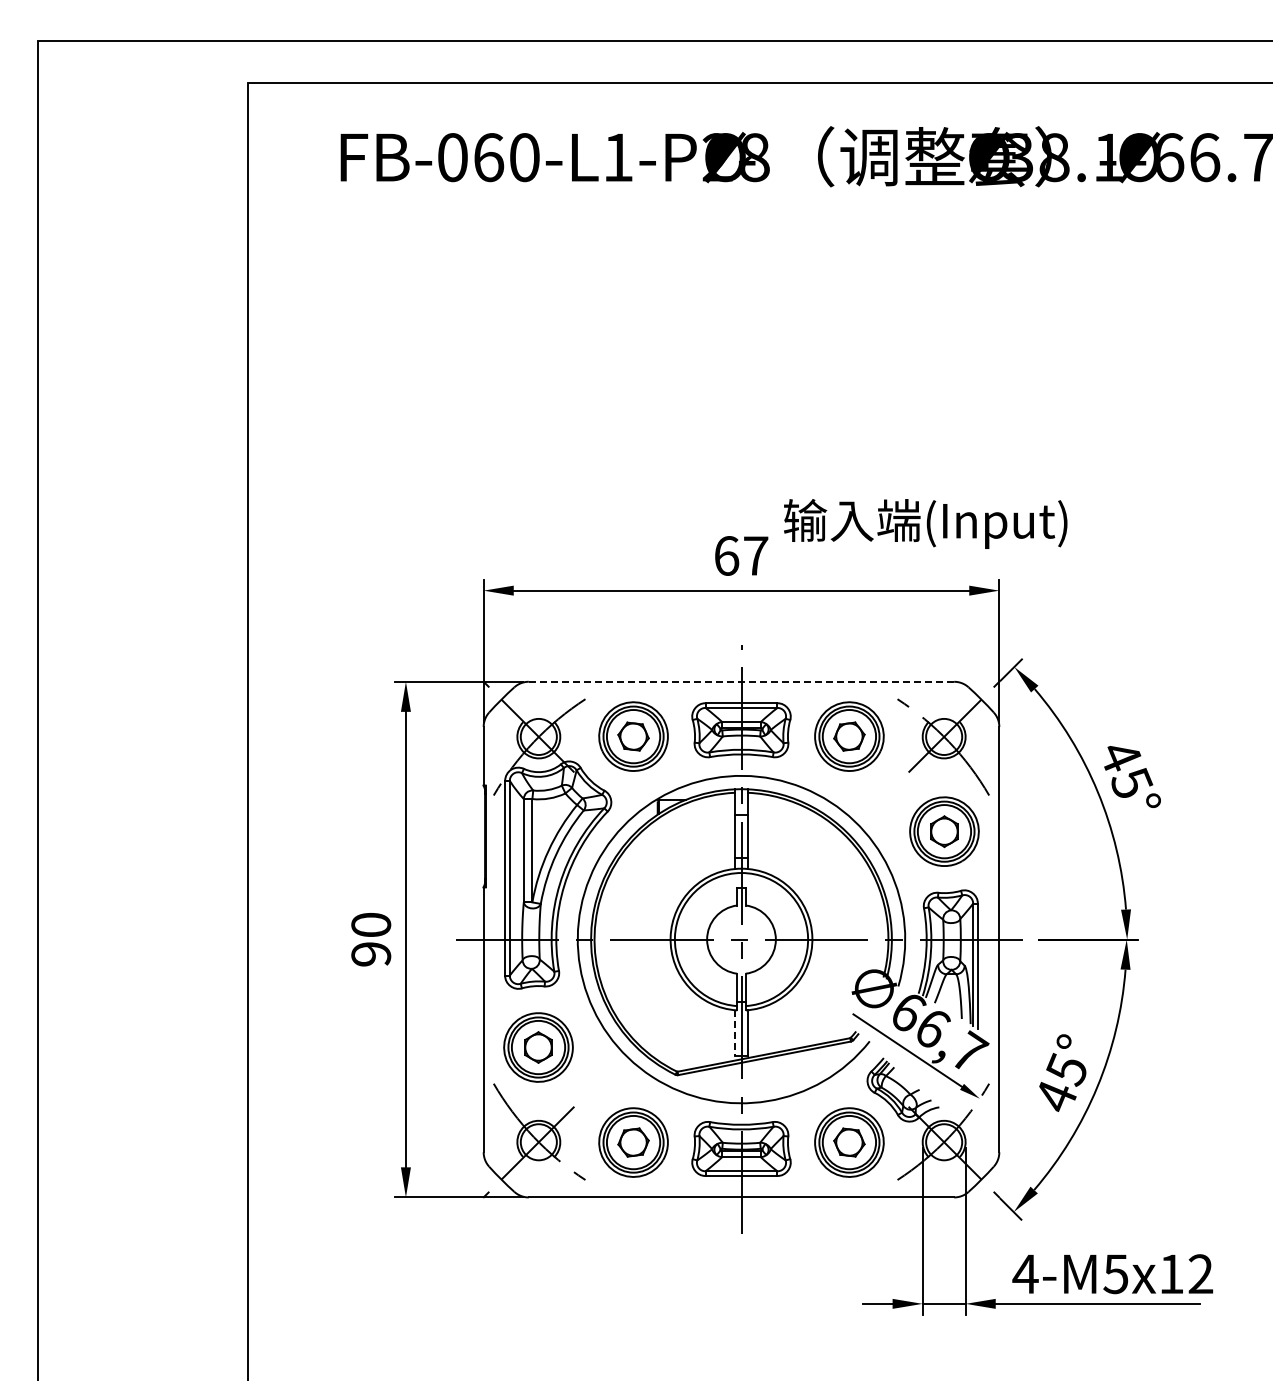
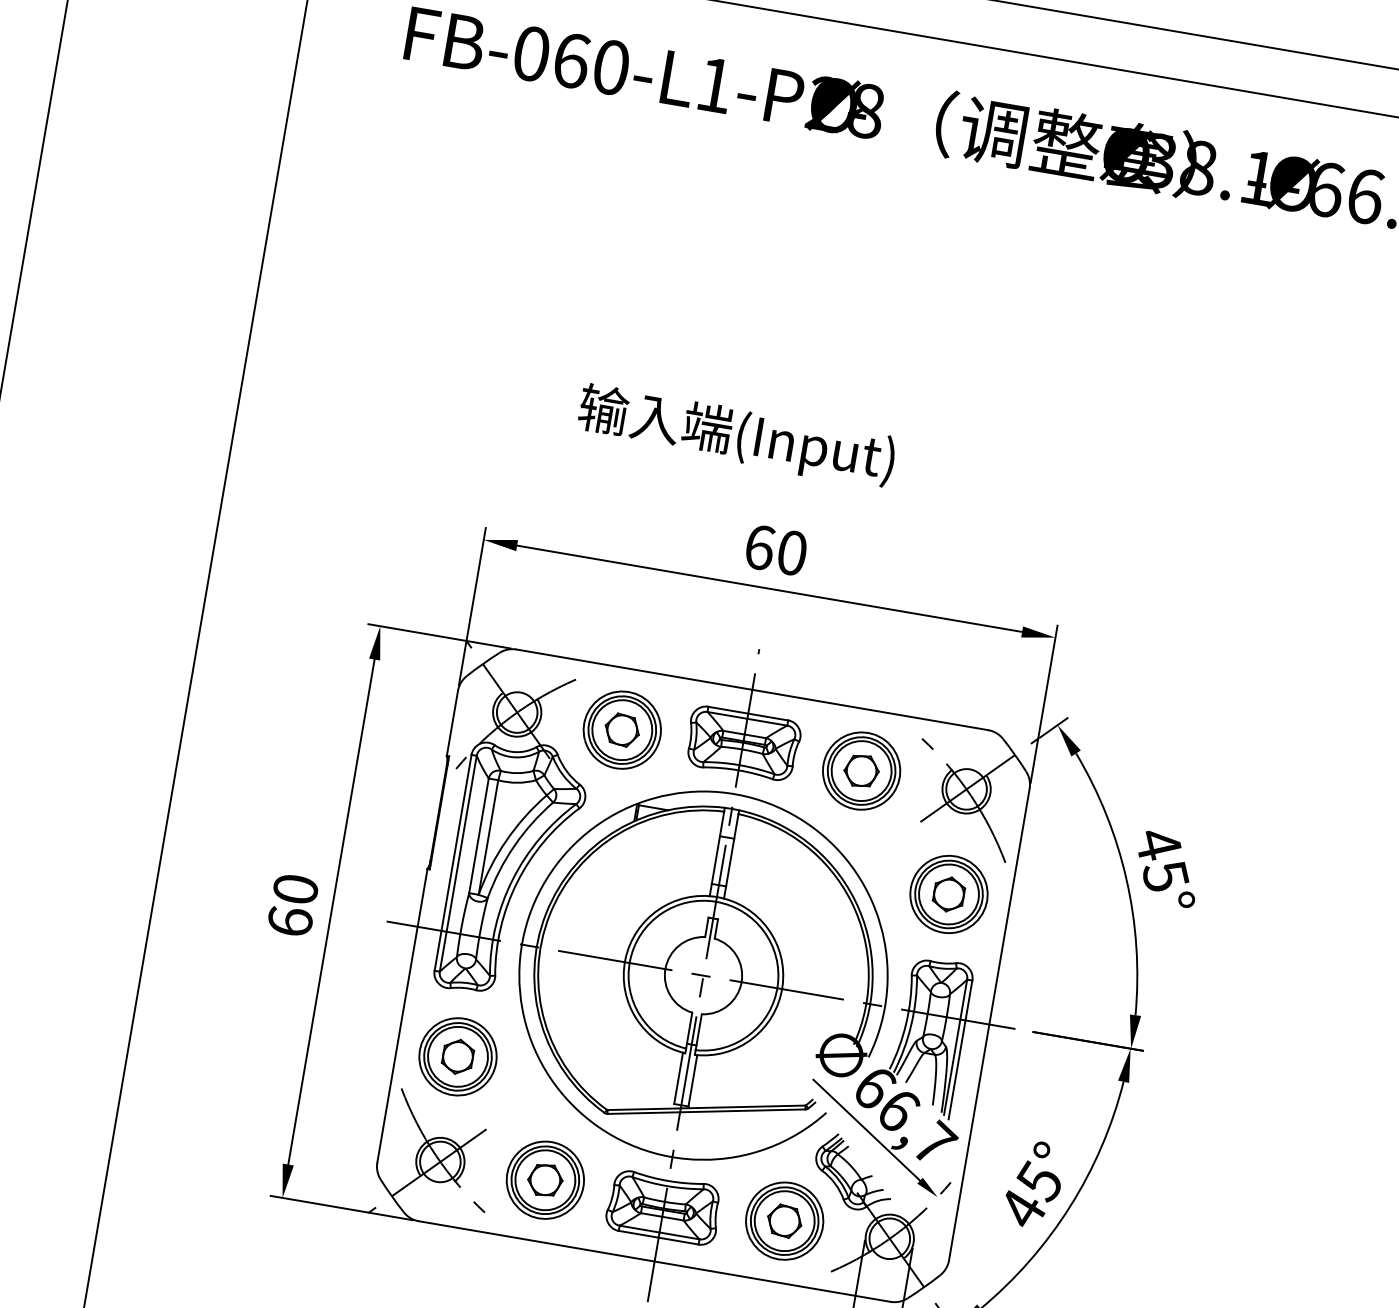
text: (925, 523) -> (736, 435), moved
text: (756, 555) -> (792, 552), 67 -> 60
line: (741, 681) -> (752, 689), dashed -> solid
text: (371, 953) -> (290, 920), 90 -> 60
line: (735, 1033) -> (679, 1078), dashed -> solid

